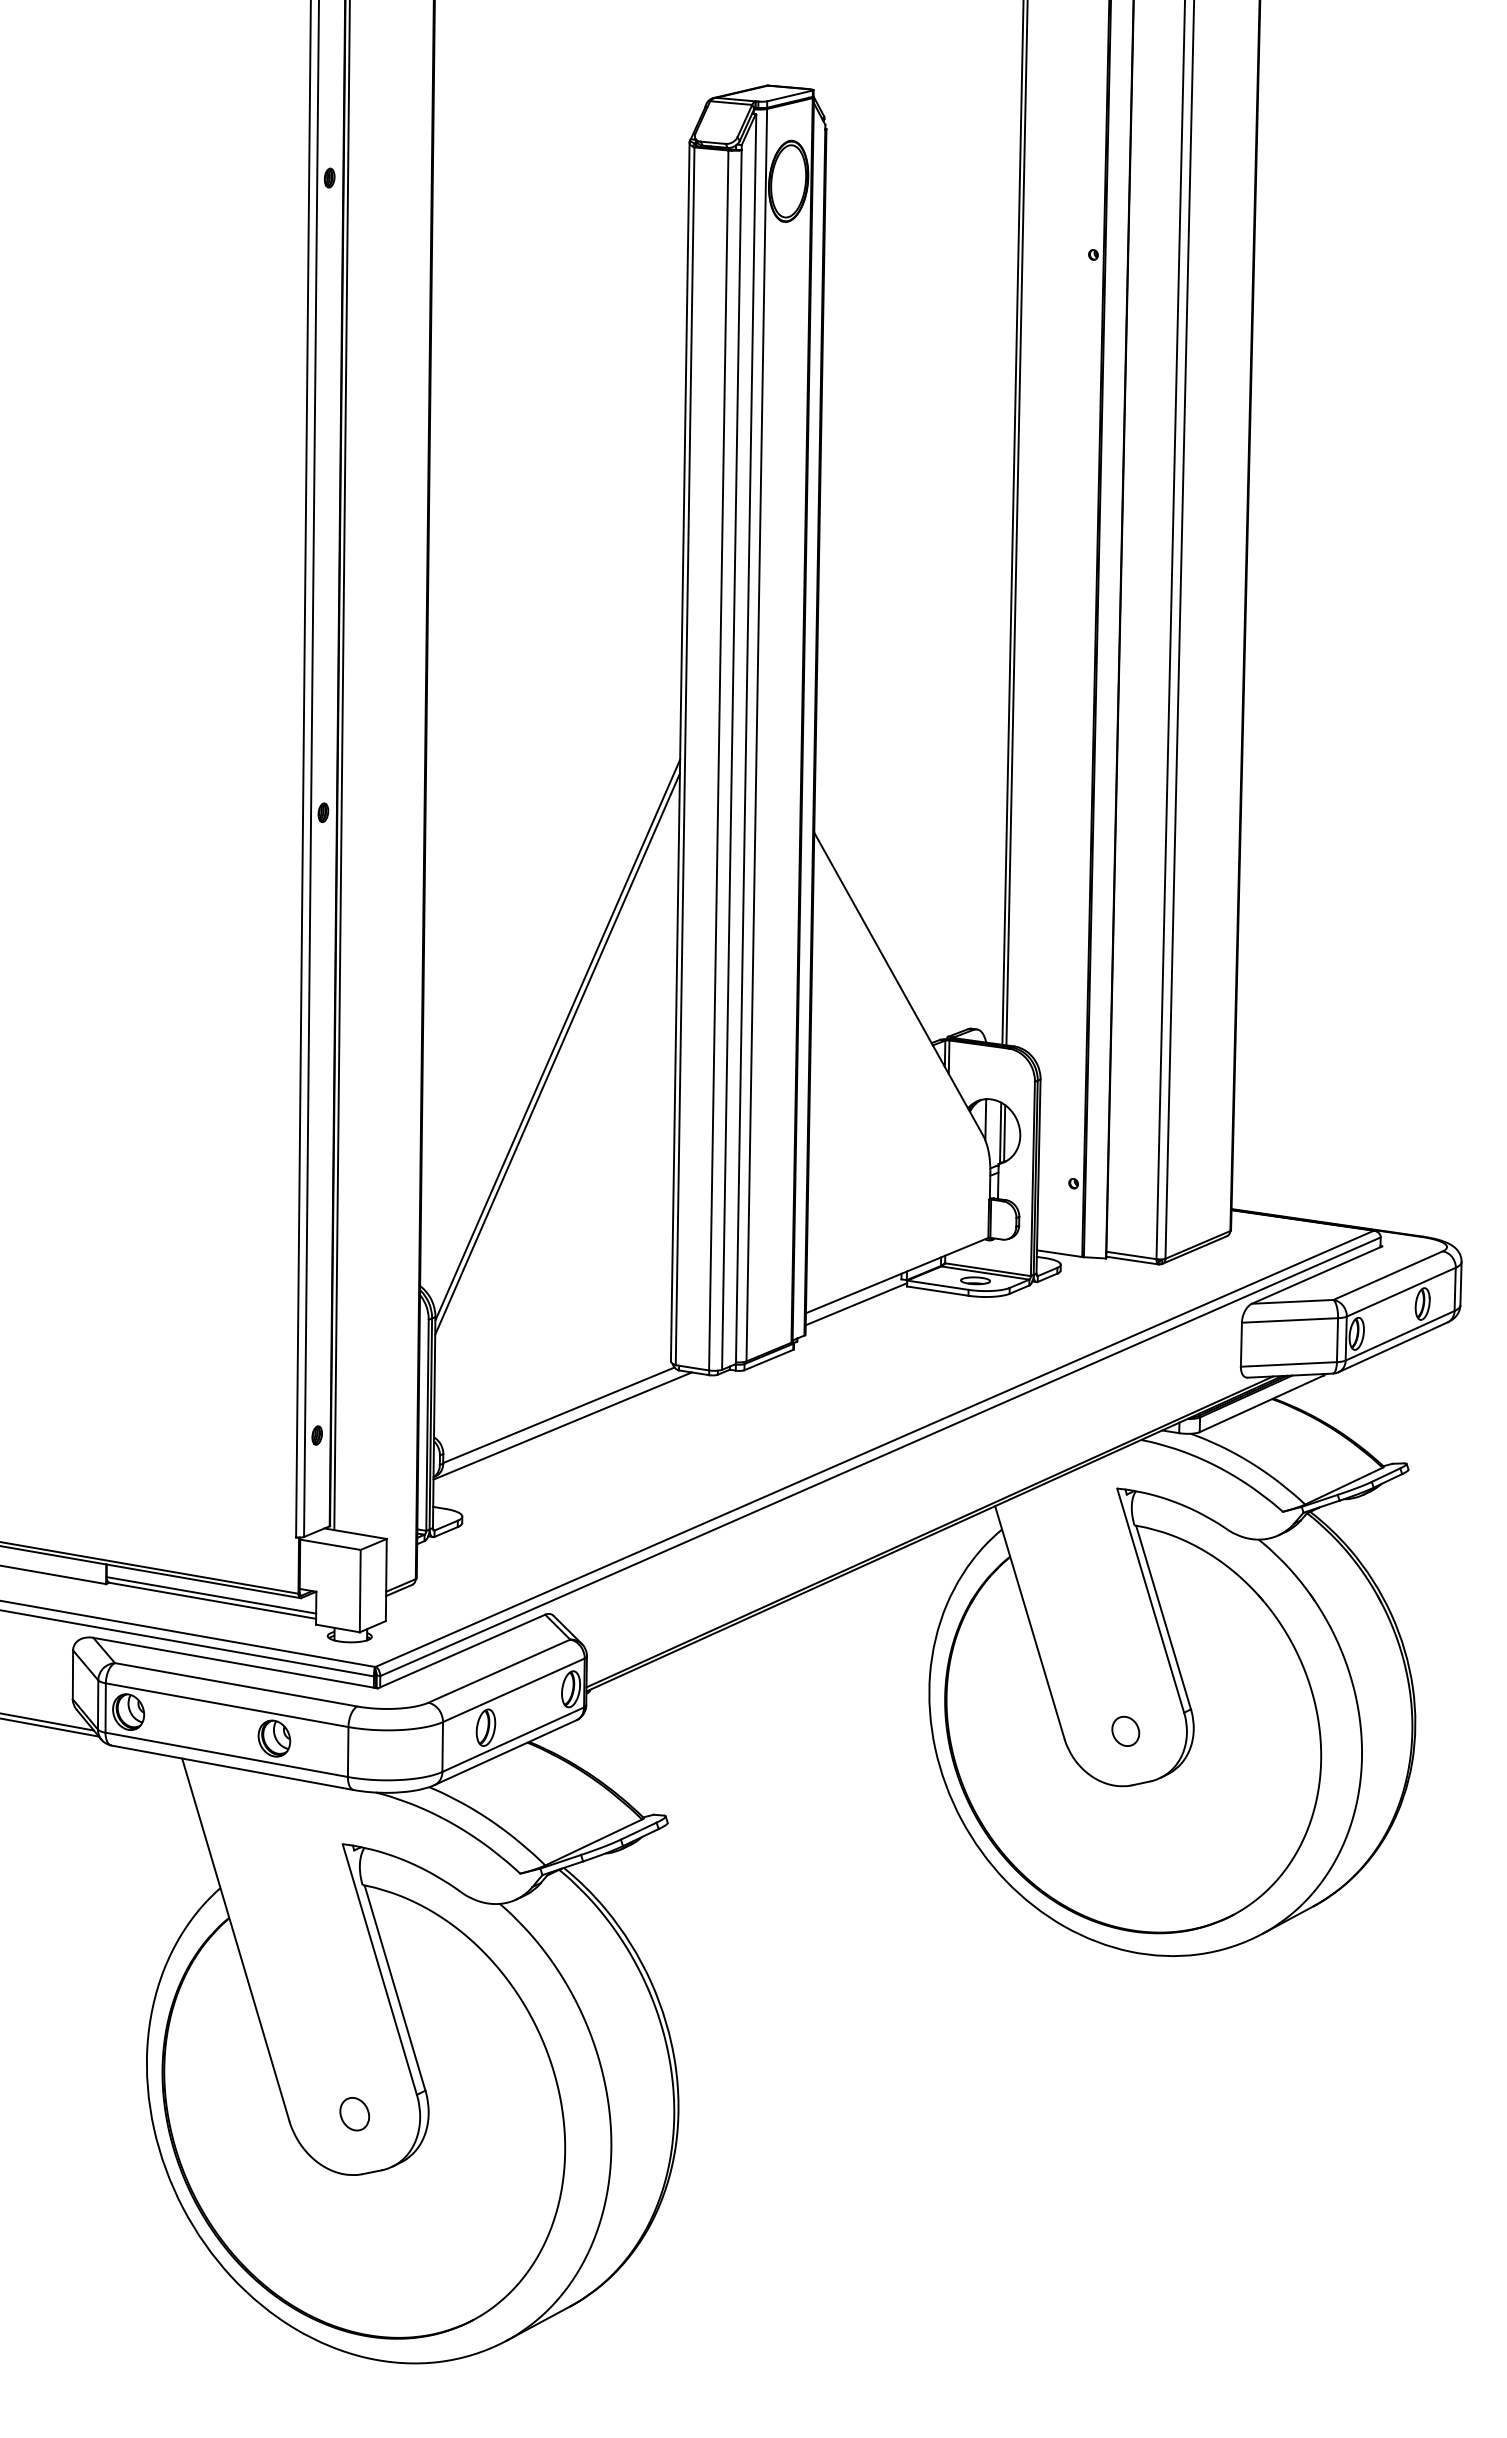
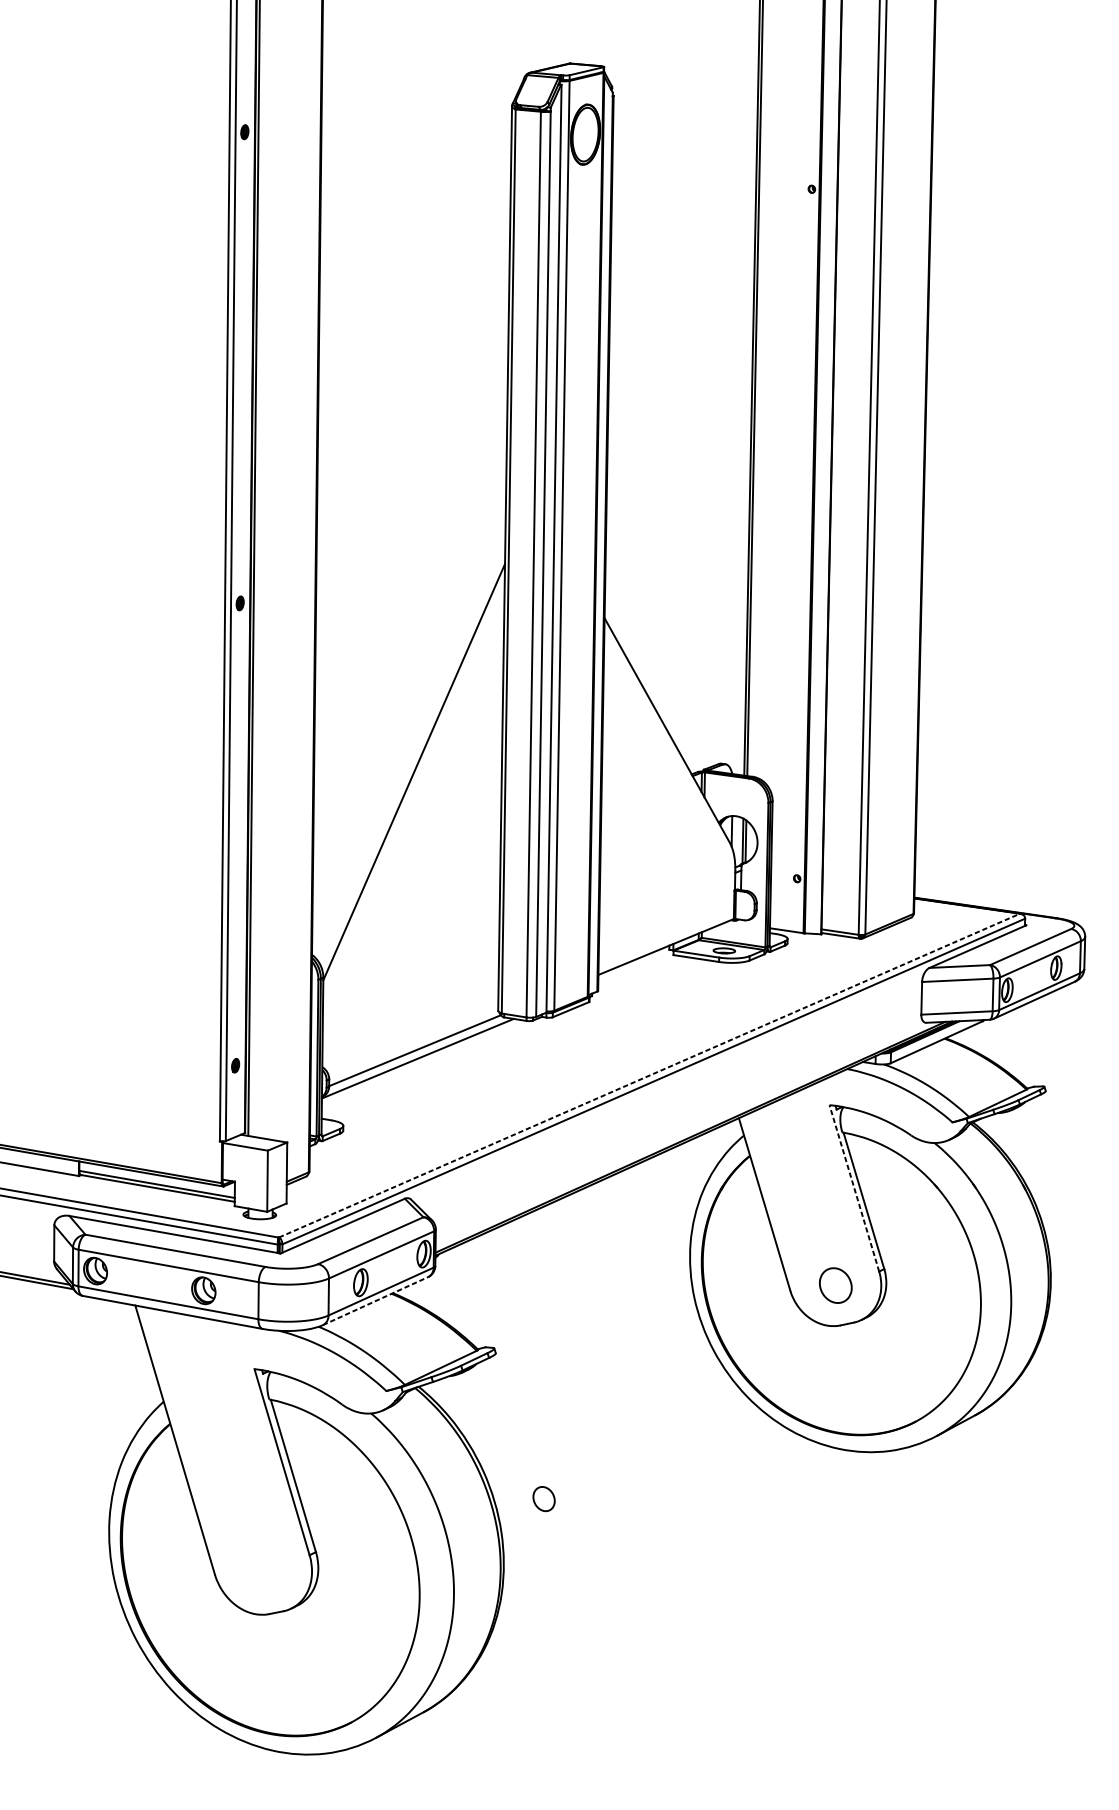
line: (557, 1053) -> (413, 782), removed
line: (856, 1304) -> (635, 968), removed
line: (874, 1448) -> (649, 1075), solid -> dashed
line: (1150, 1600) -> (854, 1188), solid -> dashed
part: (1125, 1730) -> (835, 1284), size x1.6
line: (505, 1752) -> (375, 1301), solid -> dashed
part: (354, 2114) -> (543, 1499), moved

